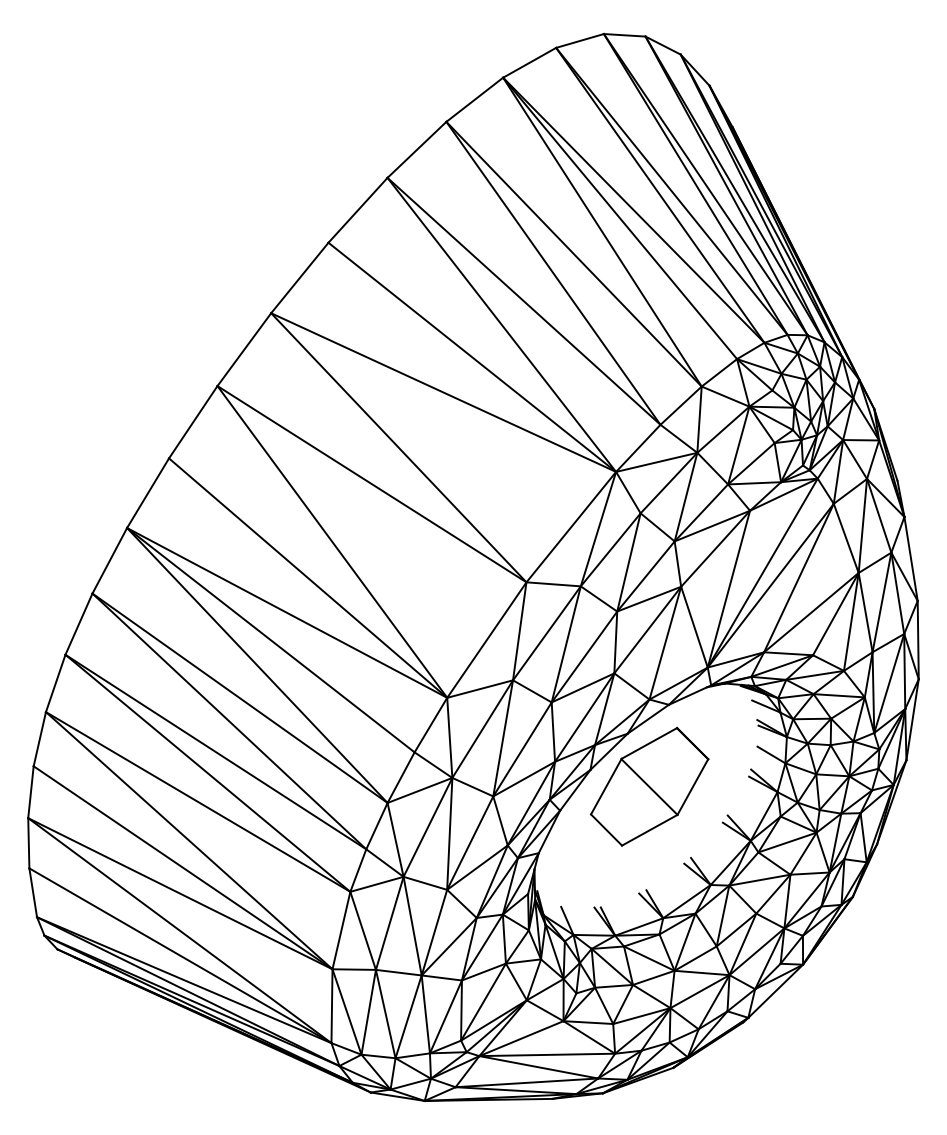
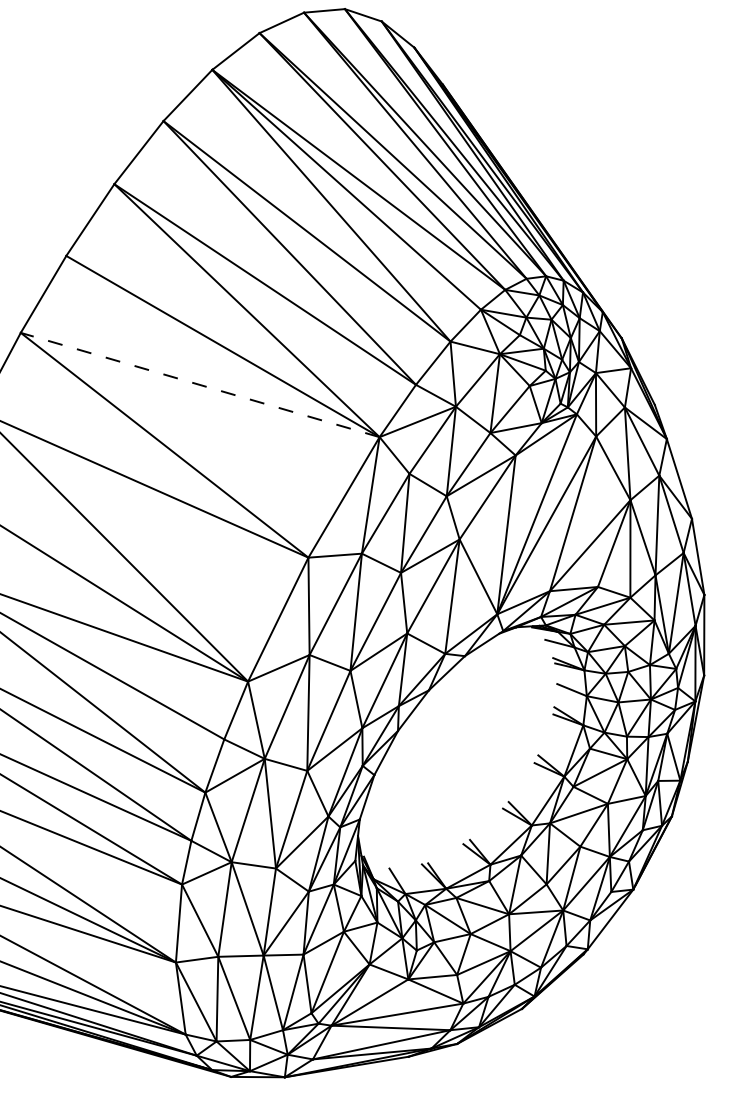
line: (443, 392) -> (200, 384), solid -> dashed
part: (649, 786) -> (457, 738), removed

